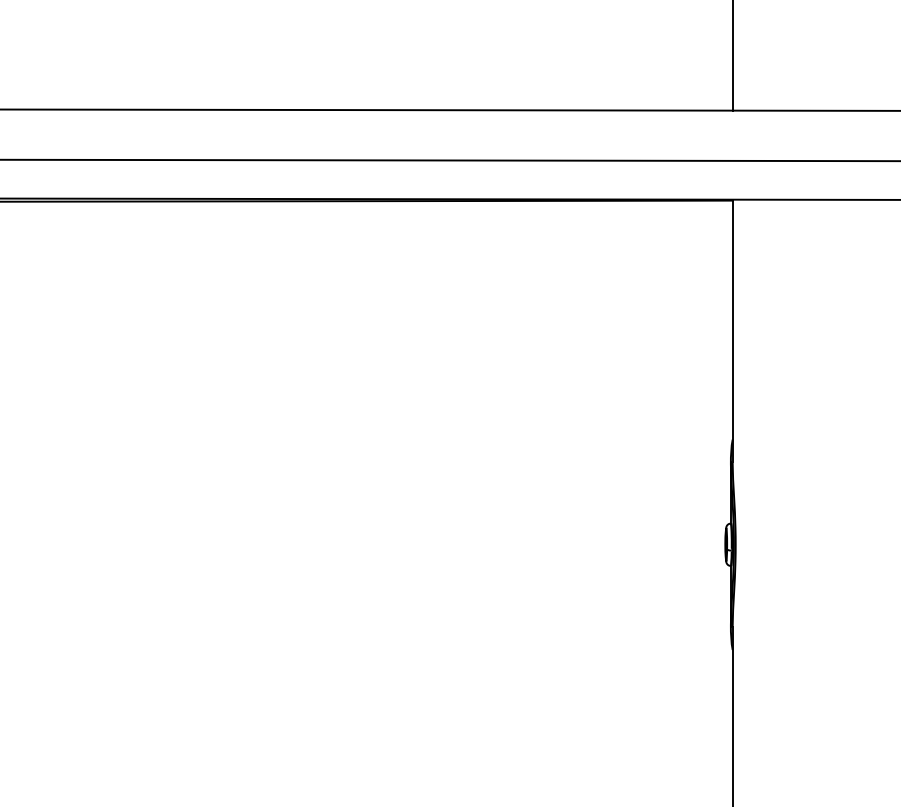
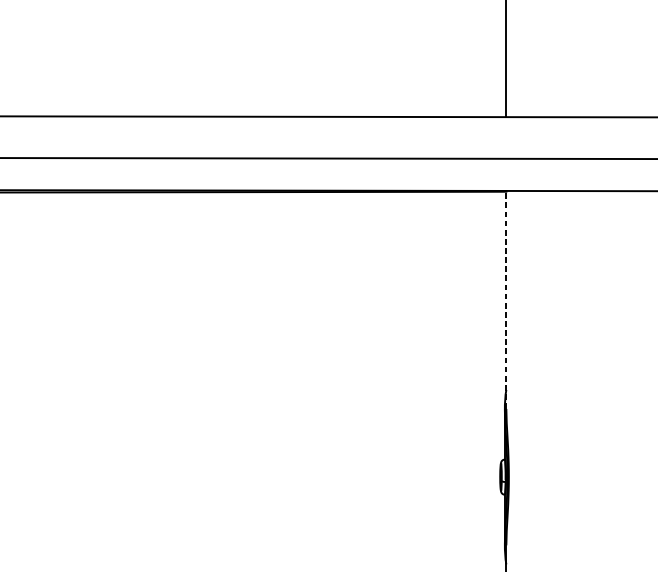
line: (732, 330) -> (506, 299), solid -> dashed

